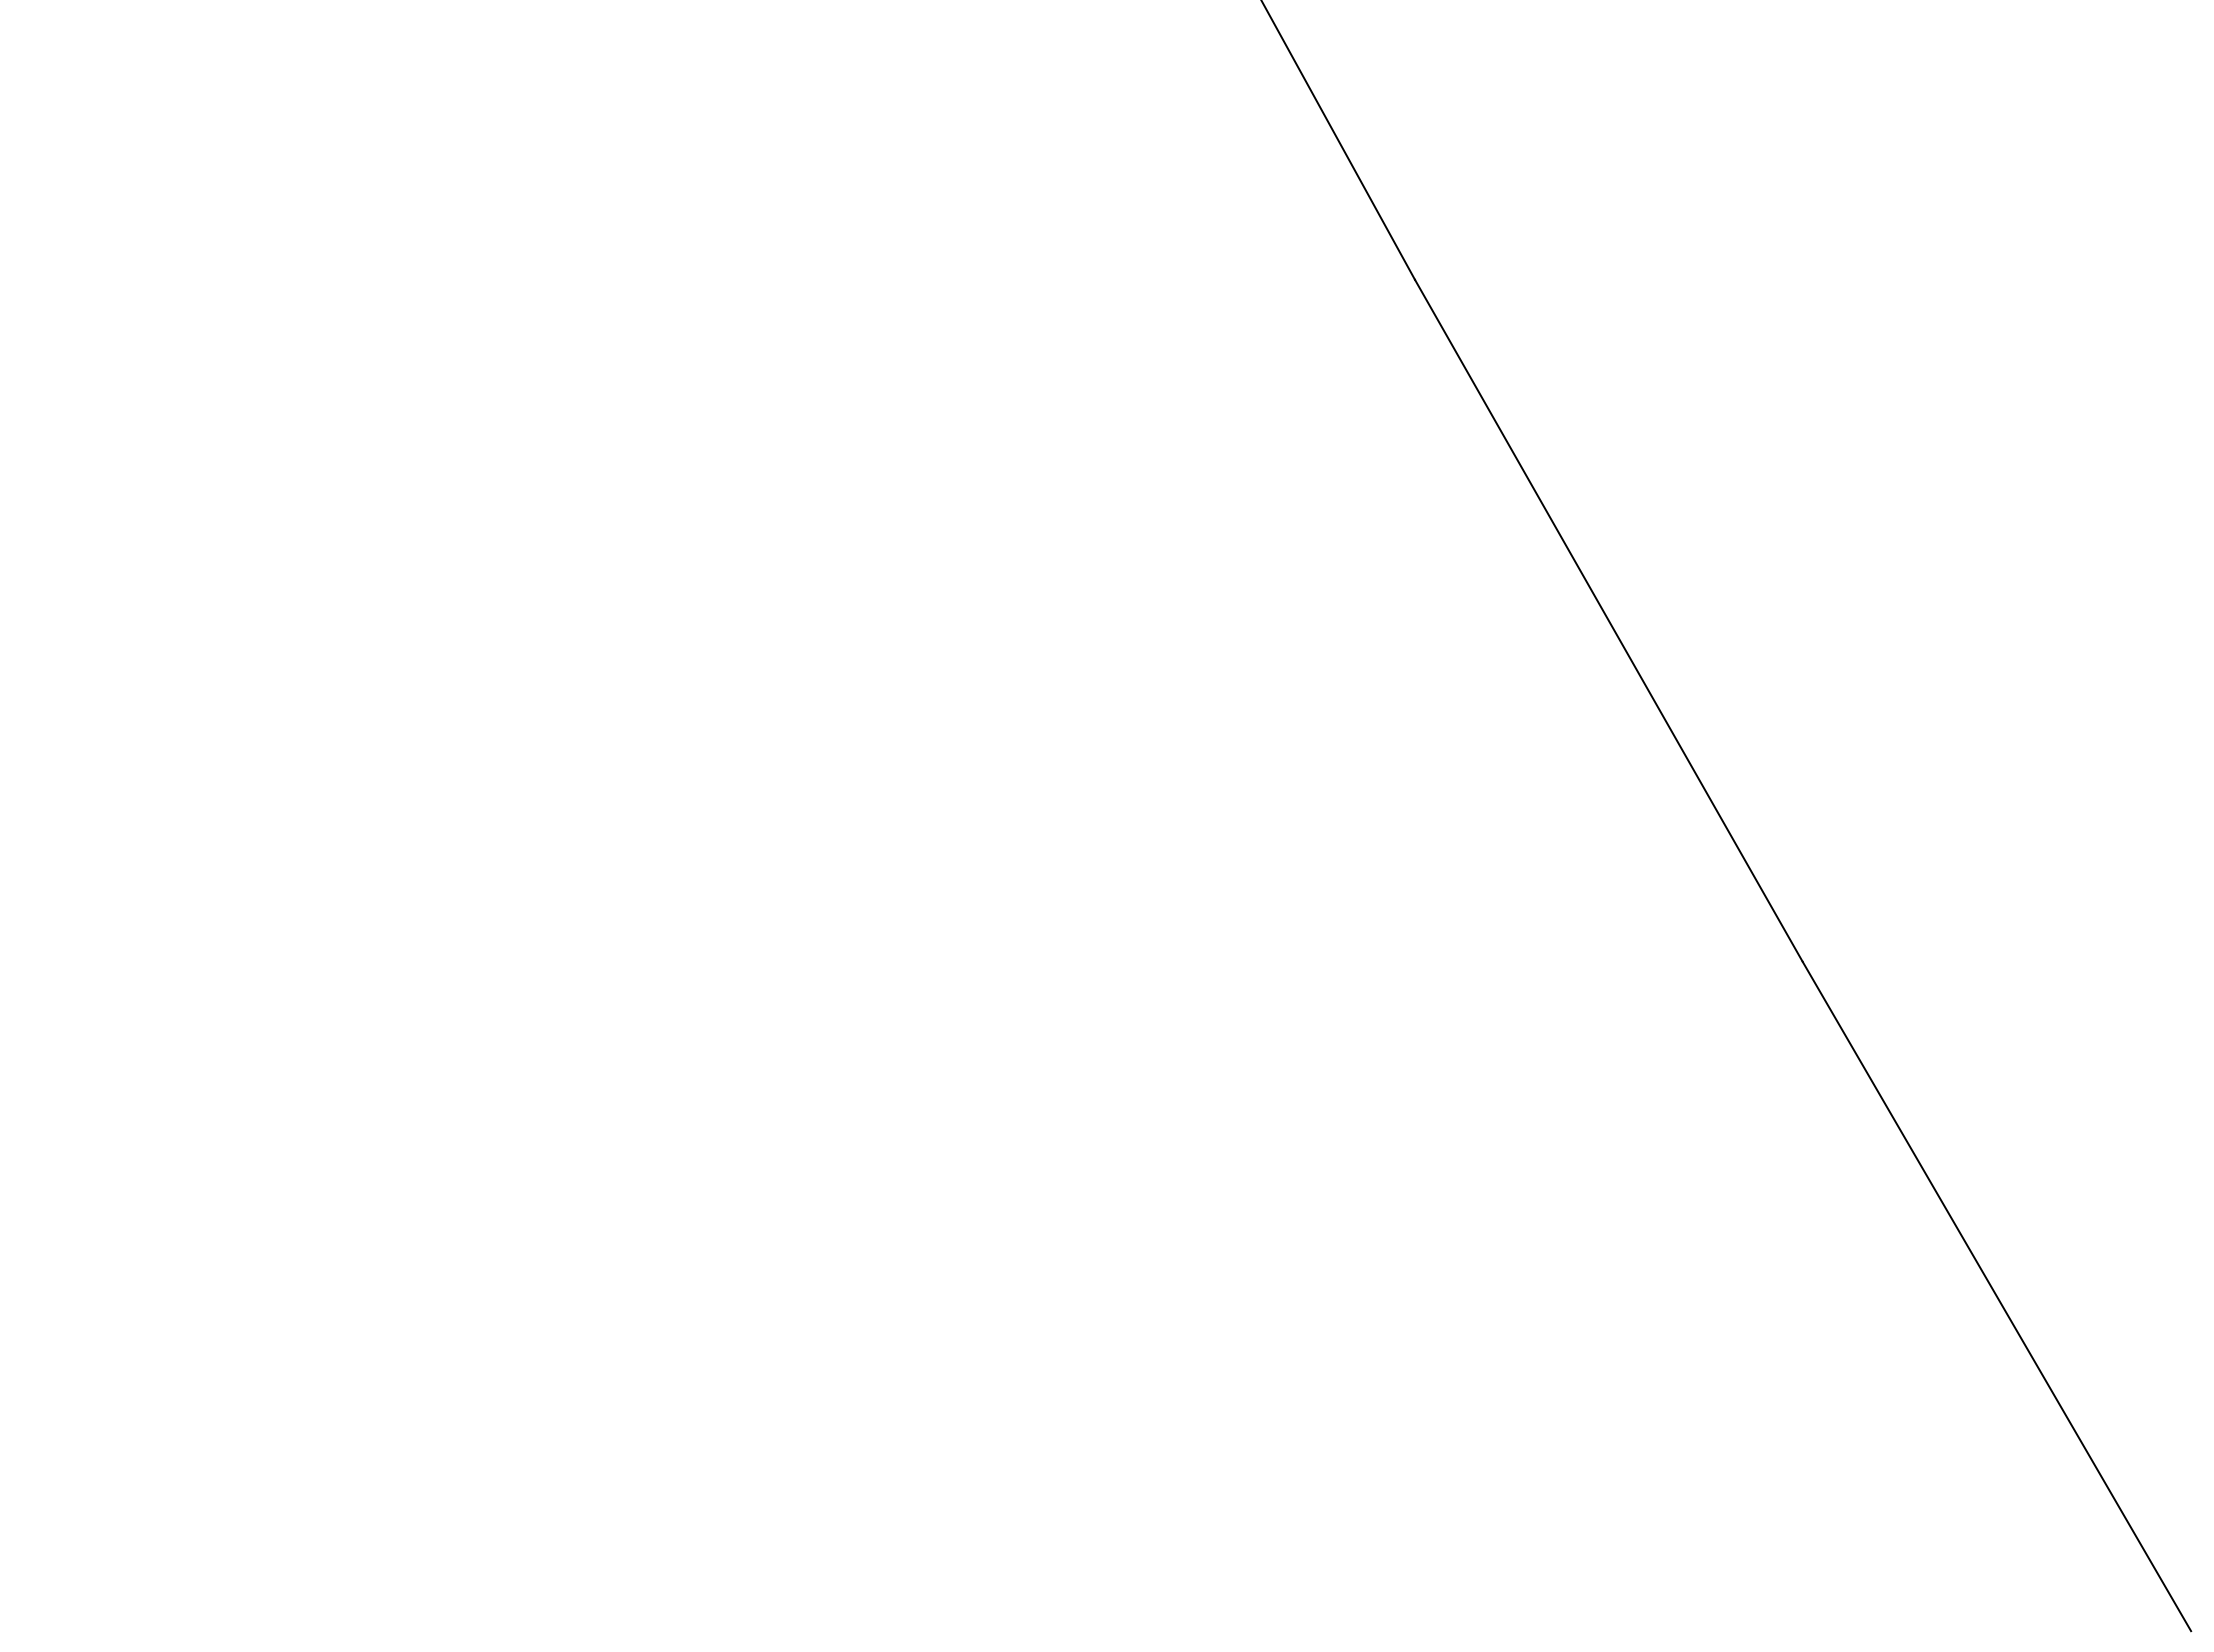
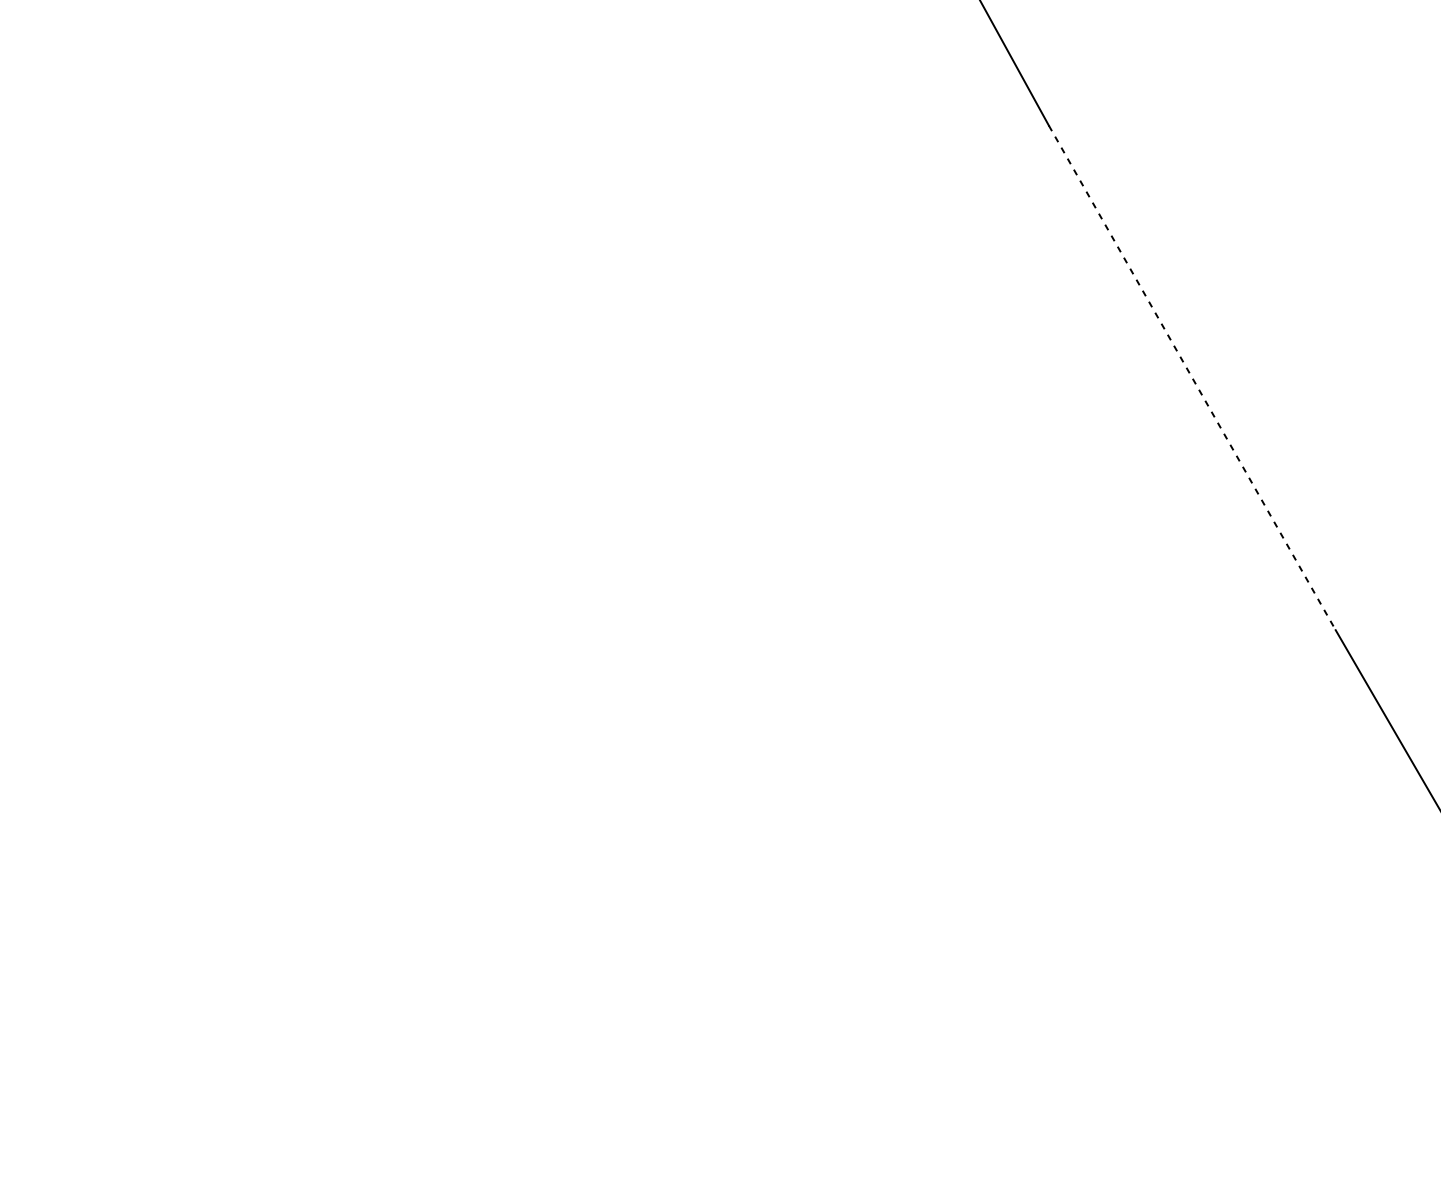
line: (1609, 621) -> (1192, 378), solid -> dashed

